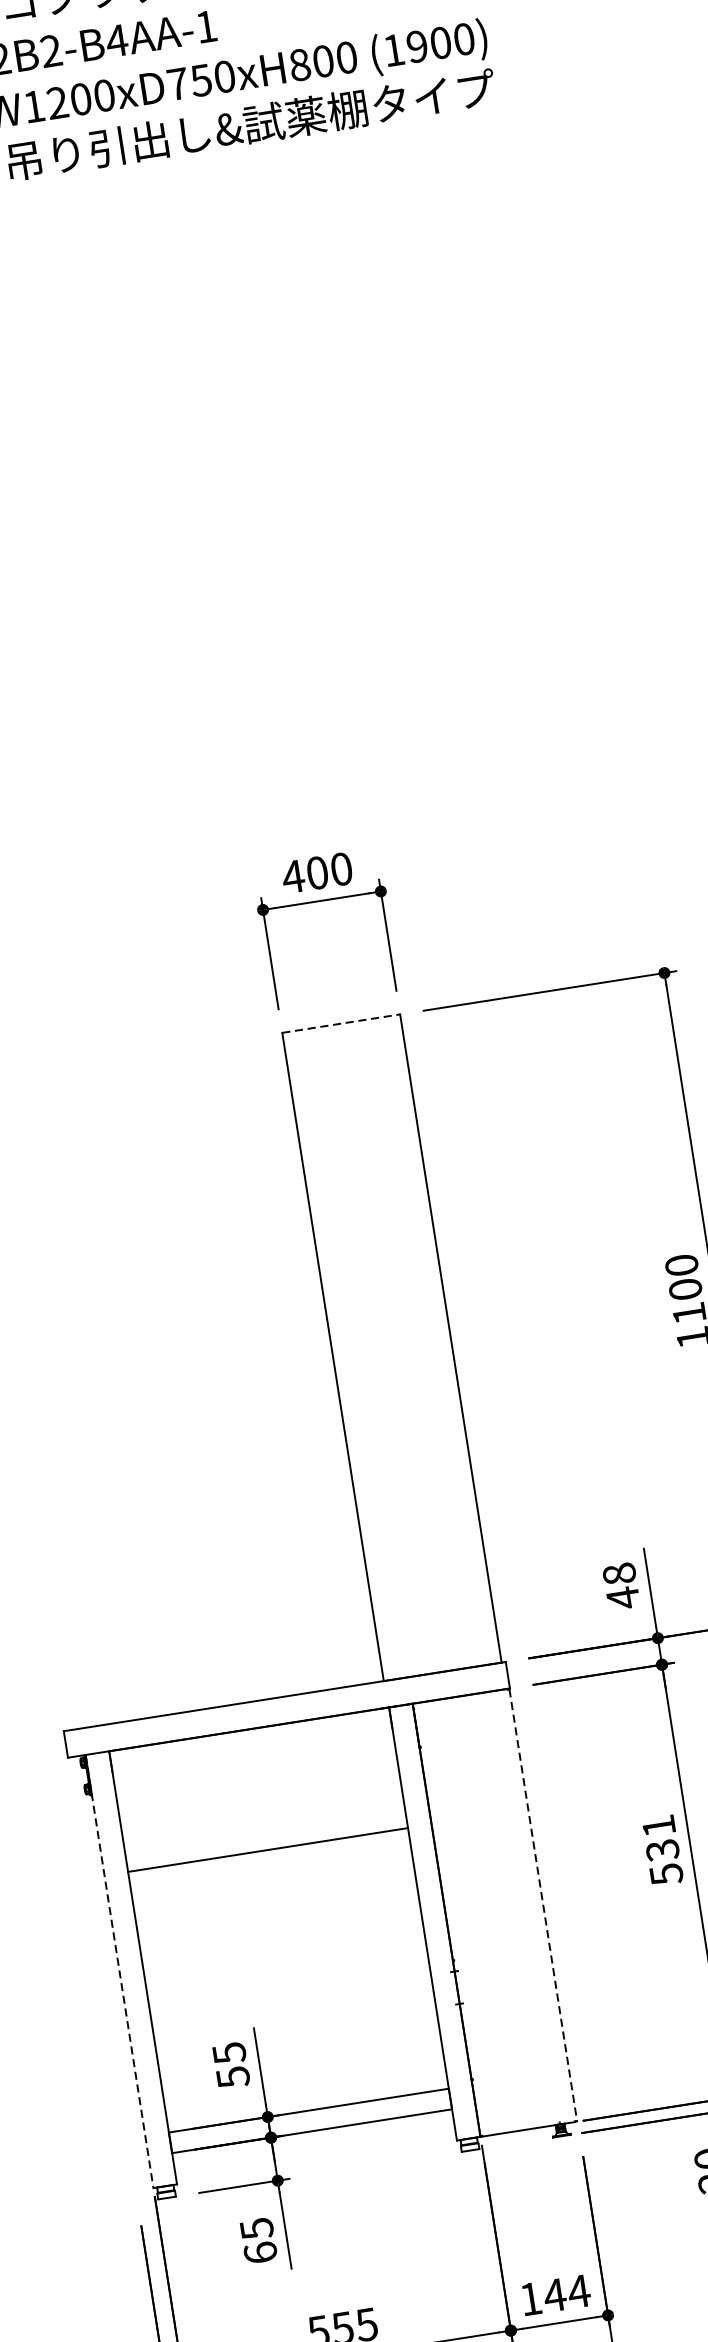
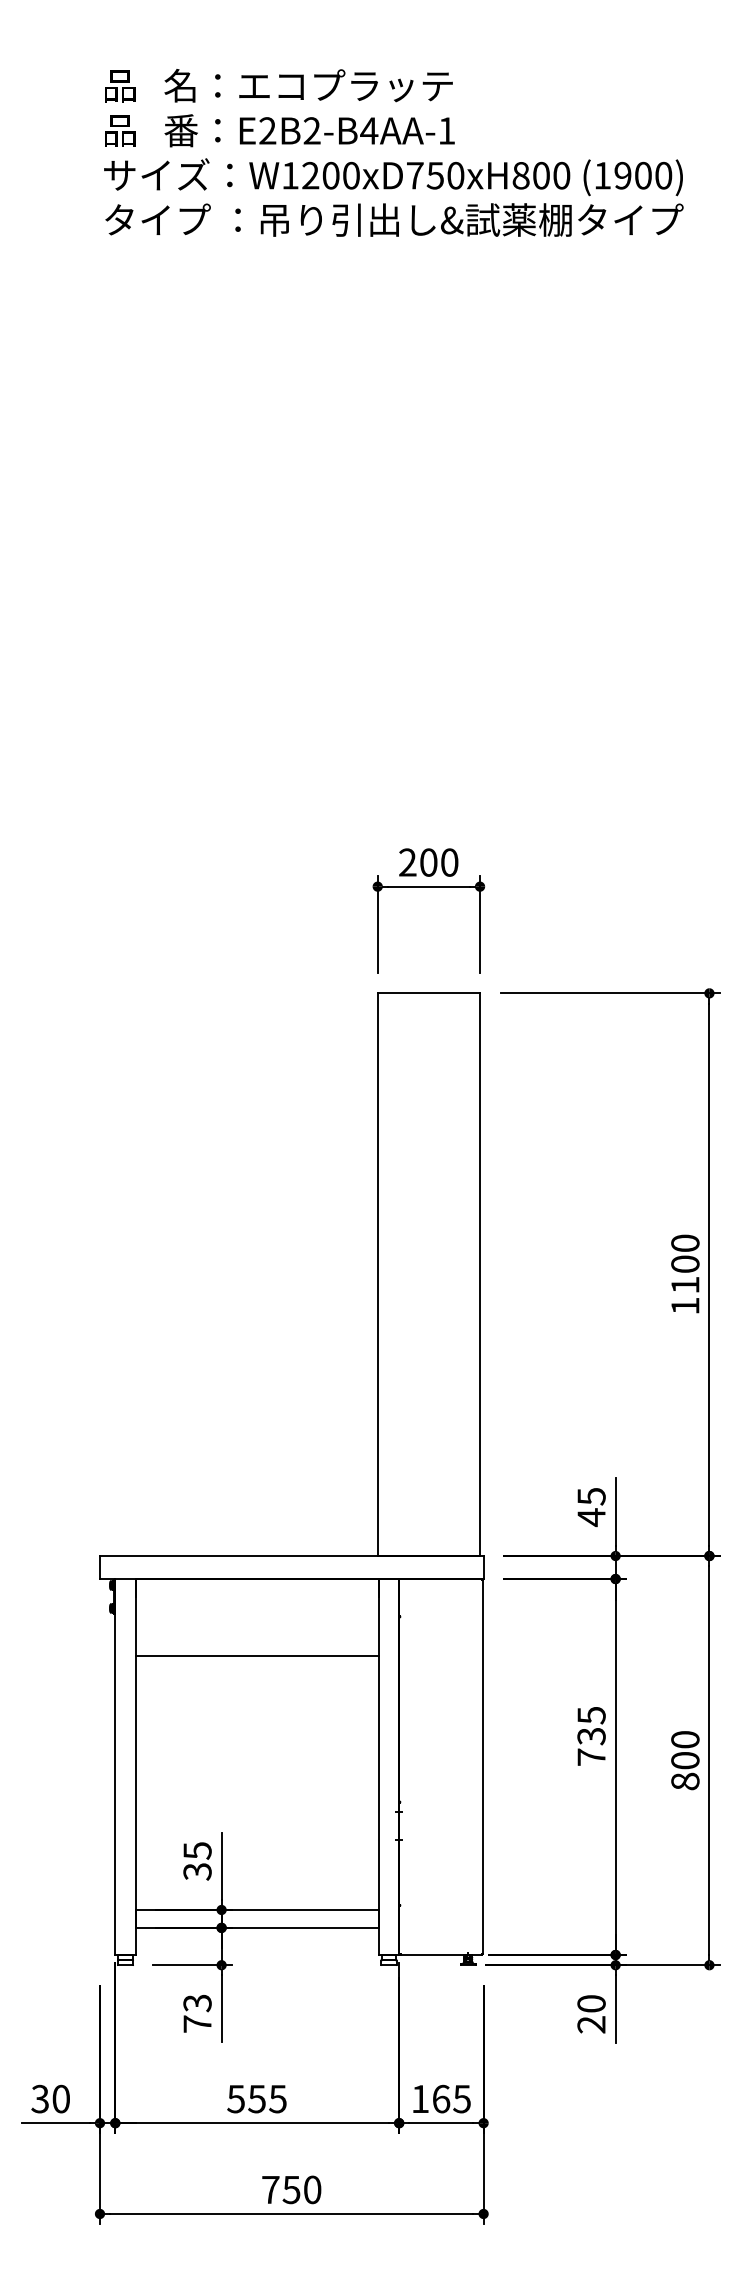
text: (292, 876) -> (407, 862), 400 -> 200
line: (341, 1023) -> (429, 993), dashed -> solid
text: (619, 1573) -> (591, 1496), 48 -> 45
line: (267, 1849) -> (256, 1655), moved
text: (662, 1850) -> (591, 1736), 531 -> 735
line: (543, 1905) -> (483, 1767), dashed -> solid
line: (119, 1972) -> (115, 1767), dashed -> solid
text: (233, 2077) -> (197, 1871), 55 -> 35
text: (258, 2240) -> (197, 2013), 65 -> 73
text: (566, 2292) -> (451, 2098), 144 -> 165

